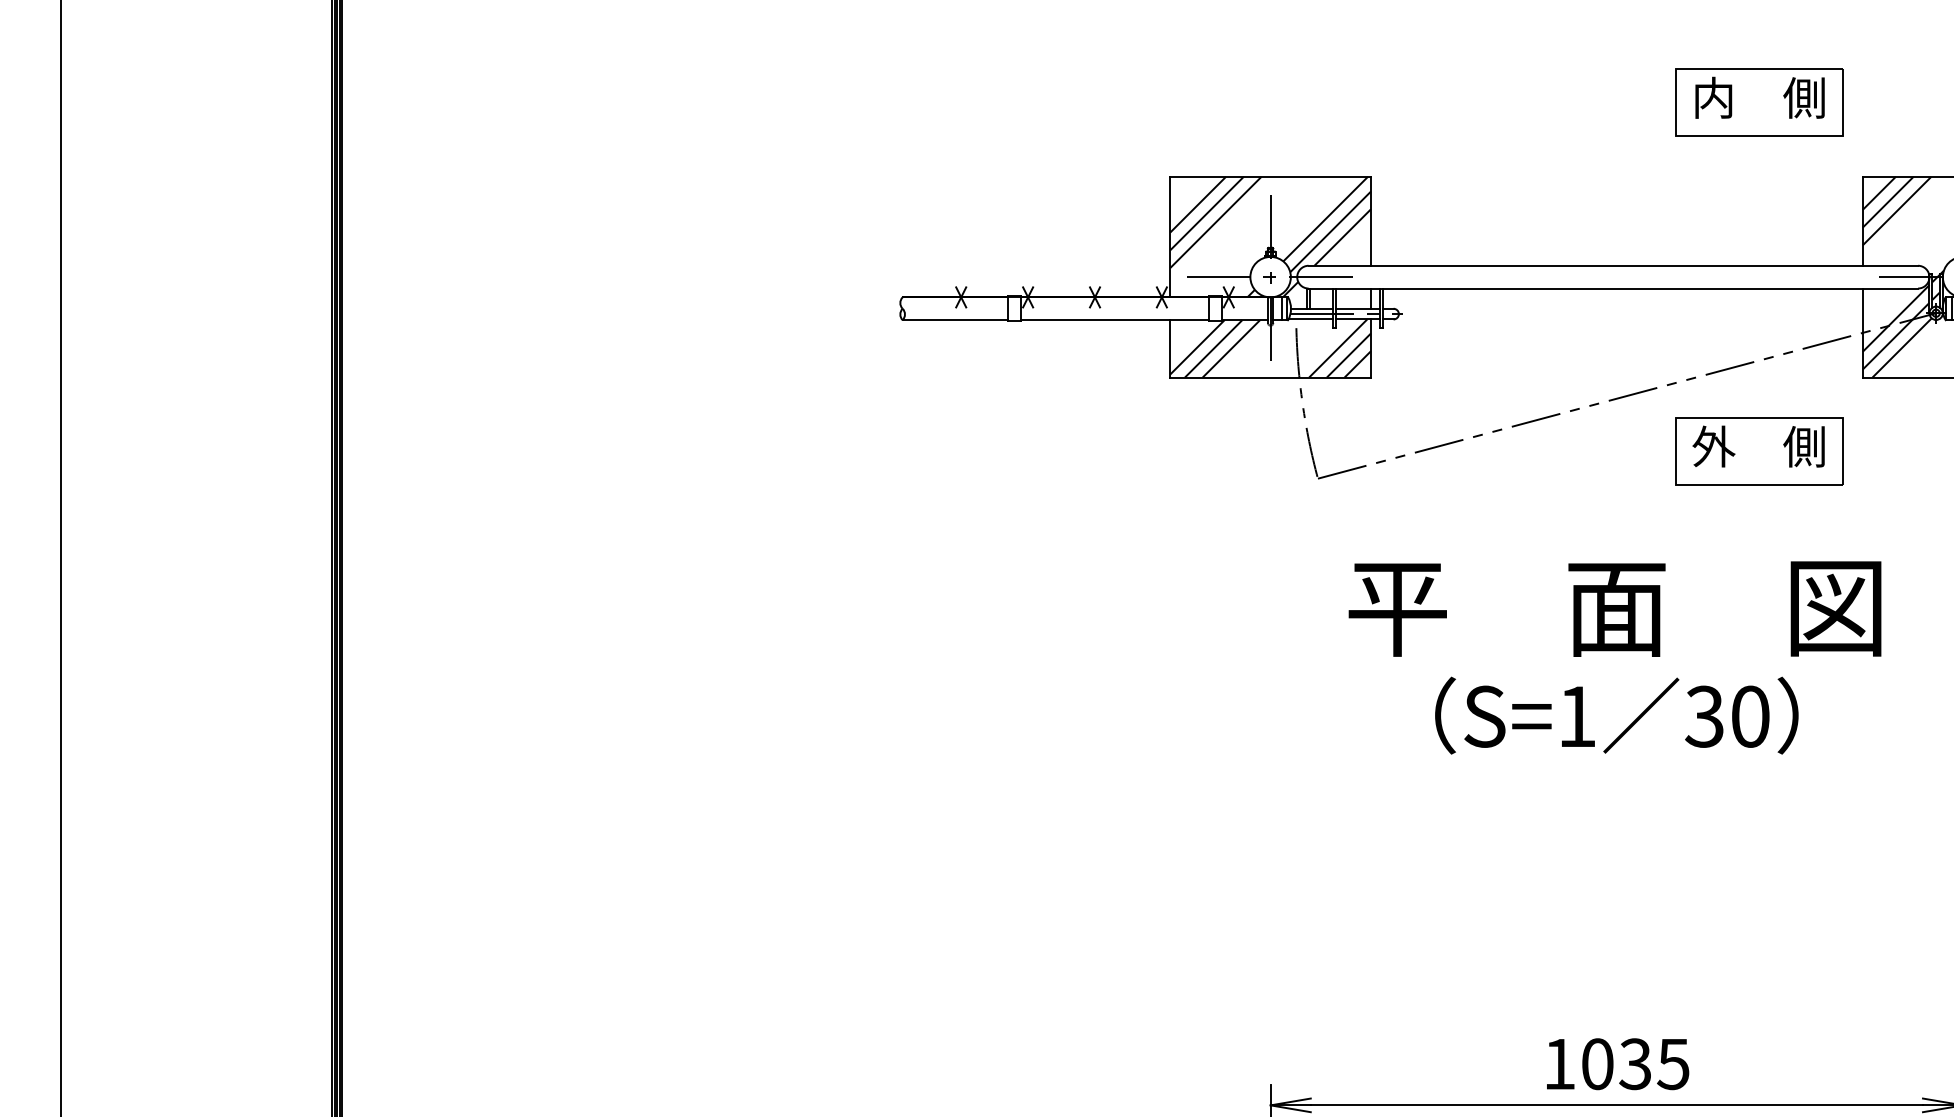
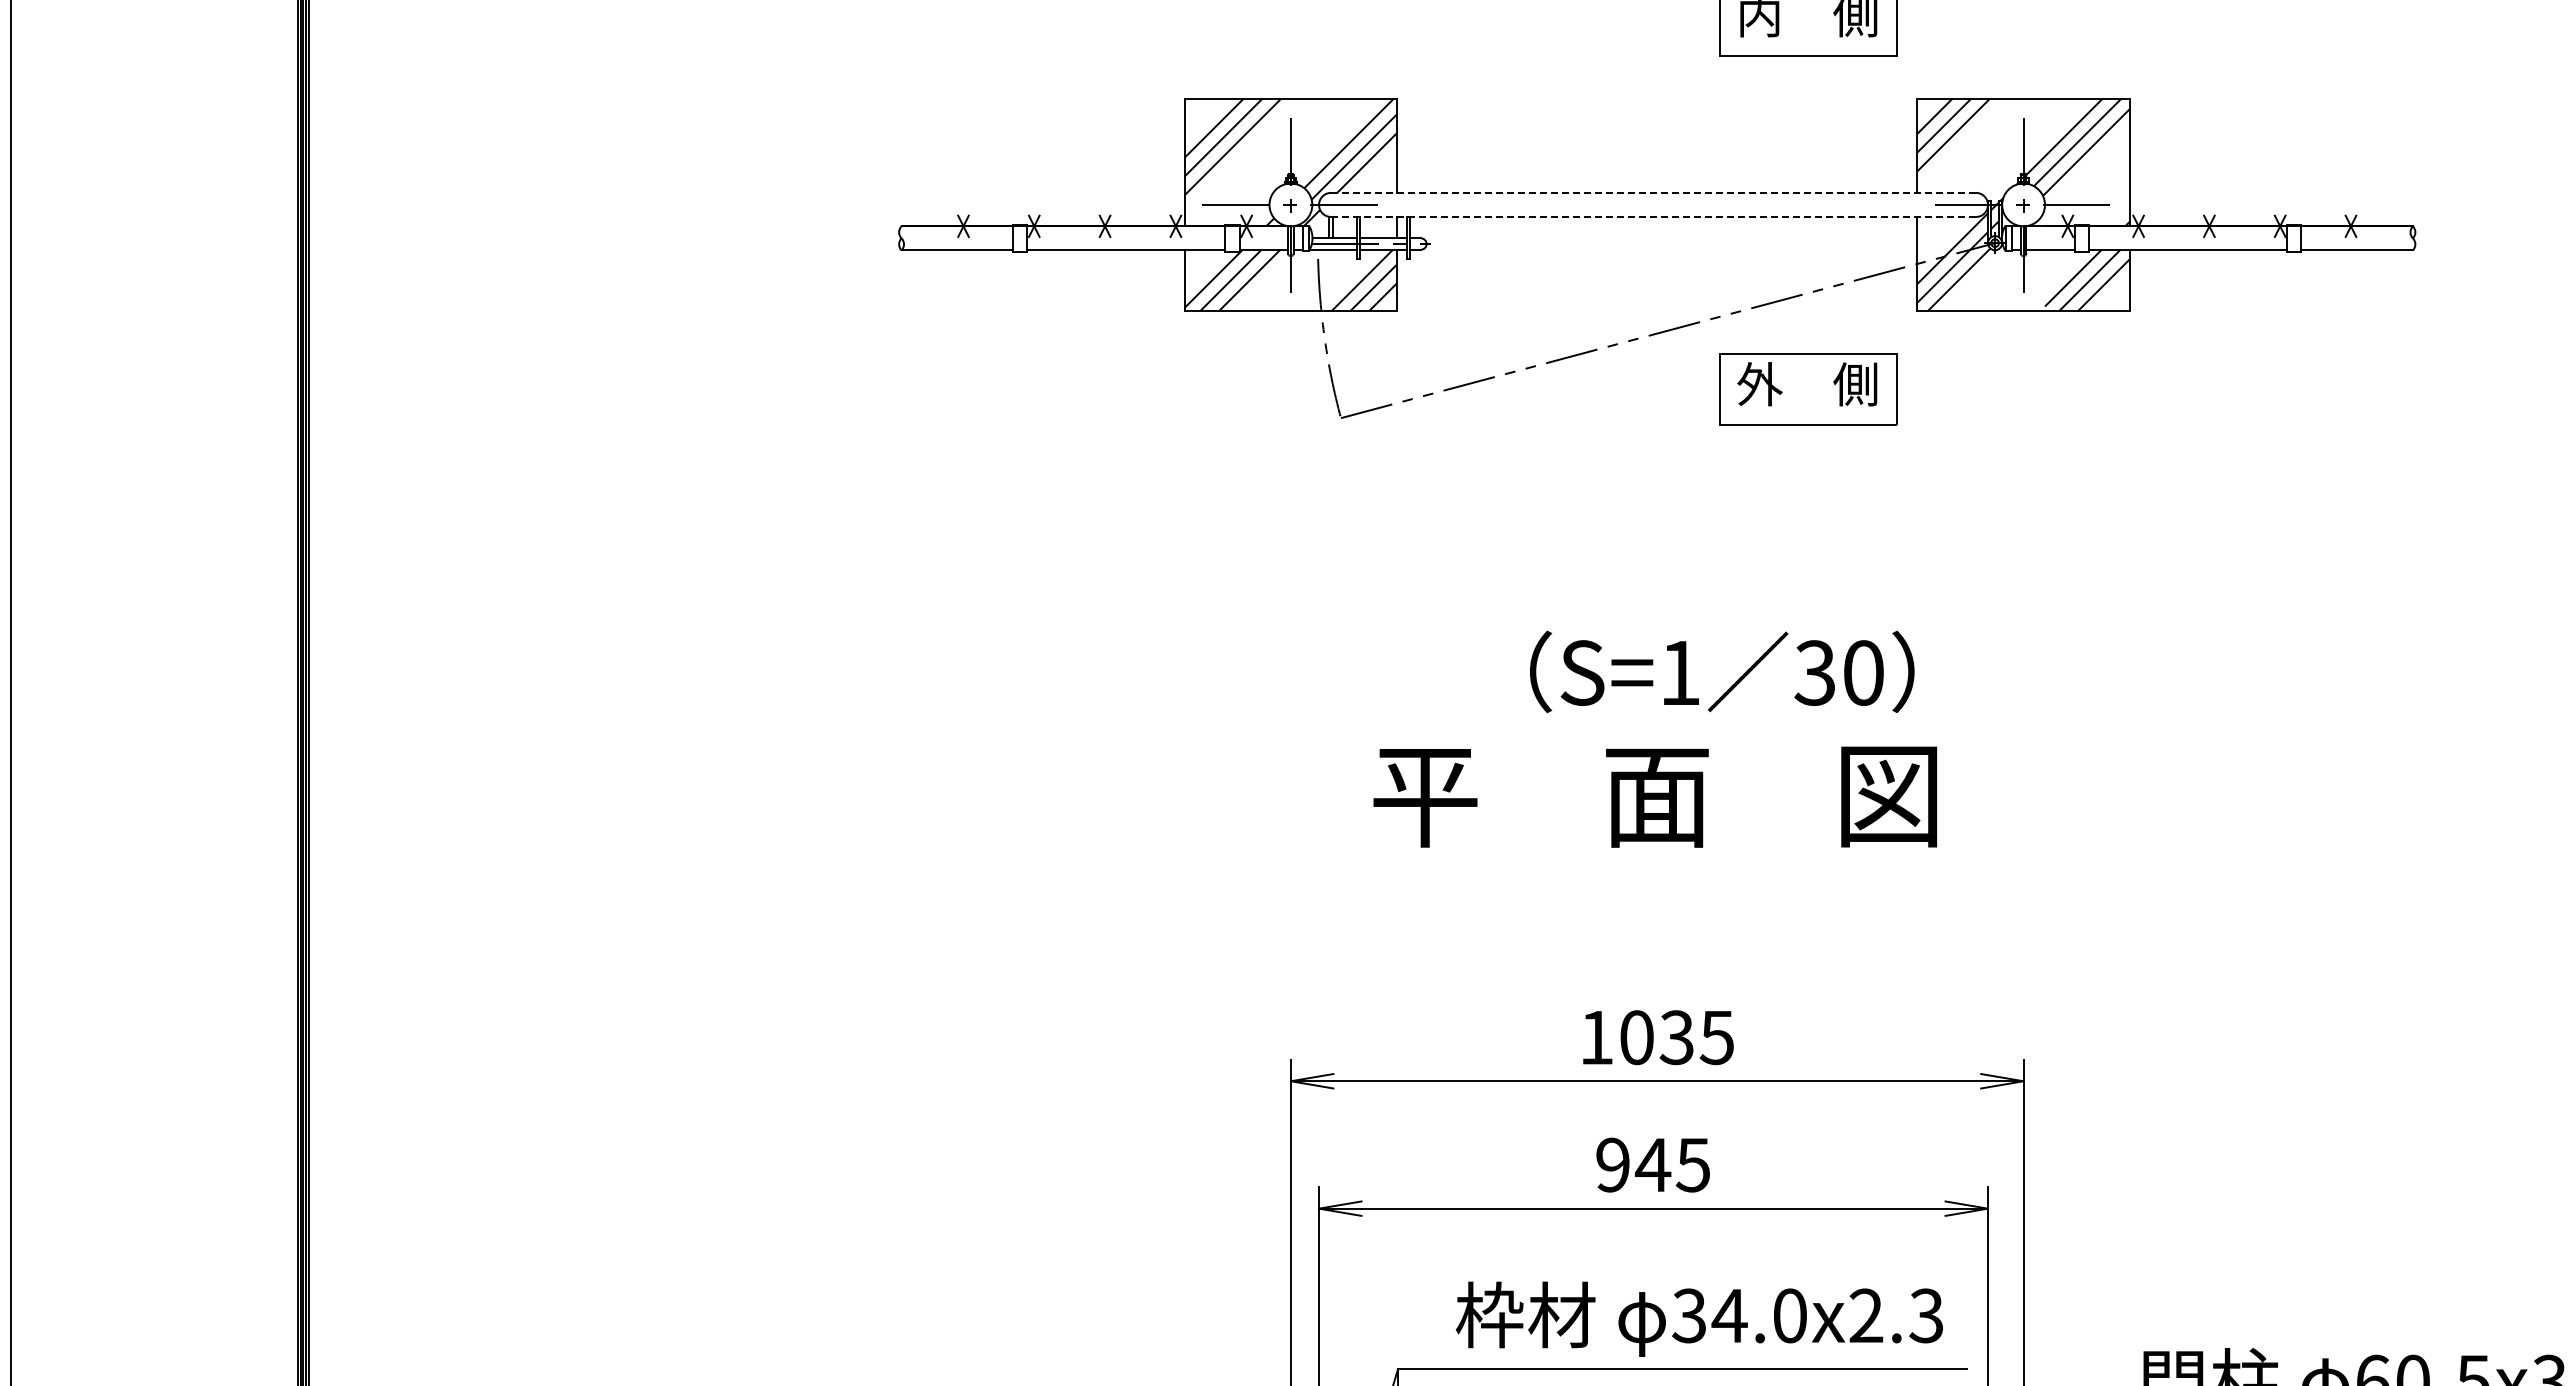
line: (1614, 265) -> (1654, 192), solid -> dashed
line: (1614, 288) -> (1654, 216), solid -> dashed
text: (1615, 608) -> (1655, 796), moved
text: (1617, 715) -> (1722, 671), moved

